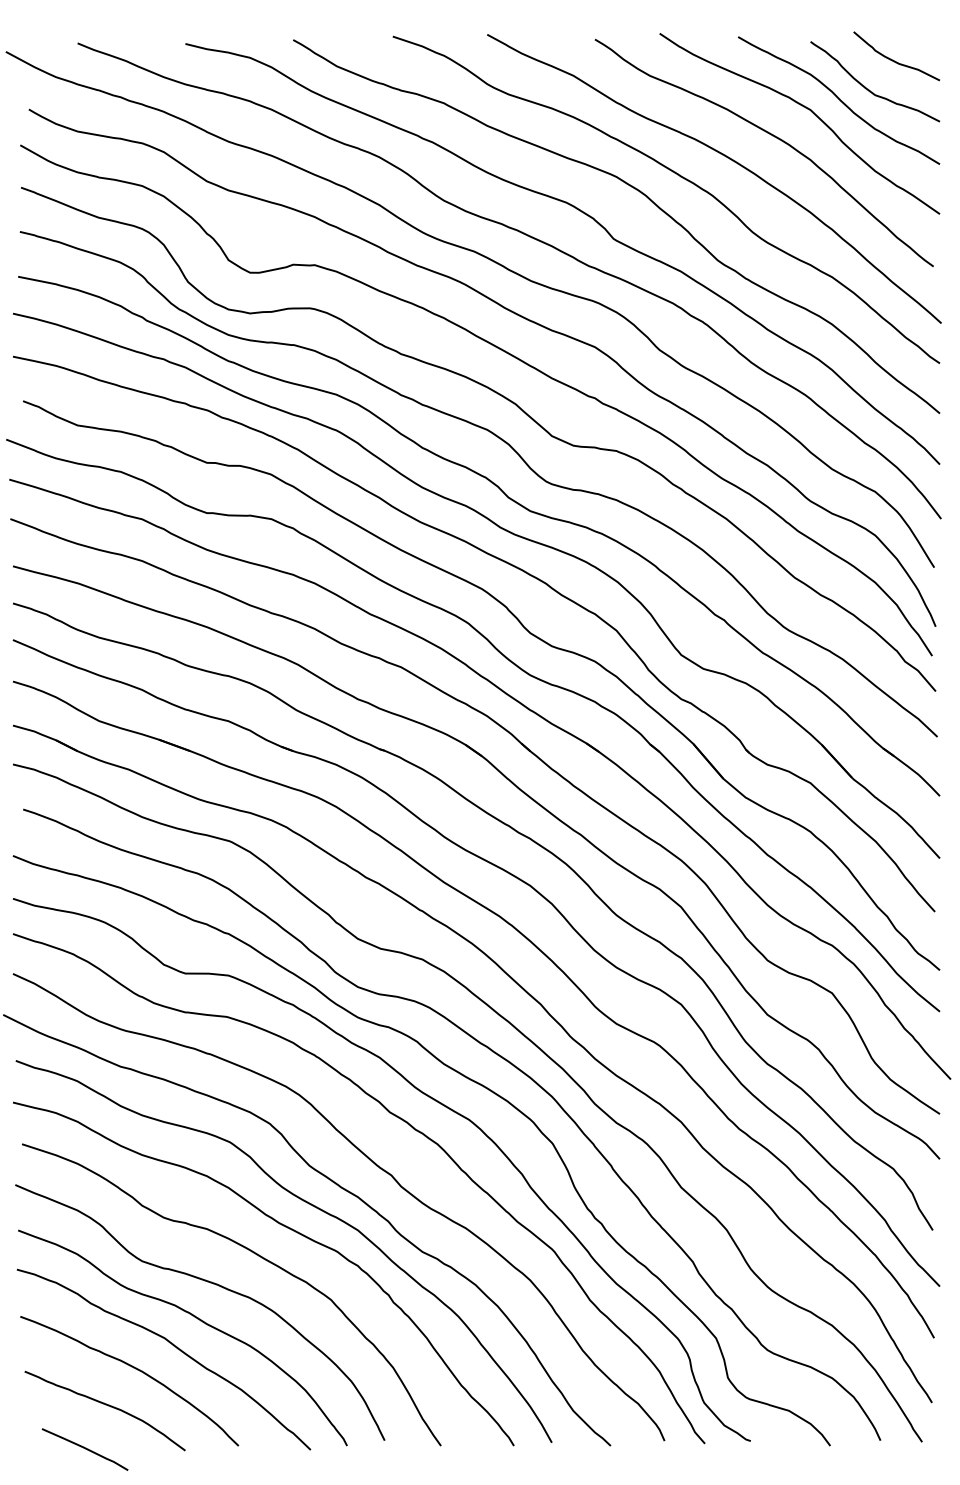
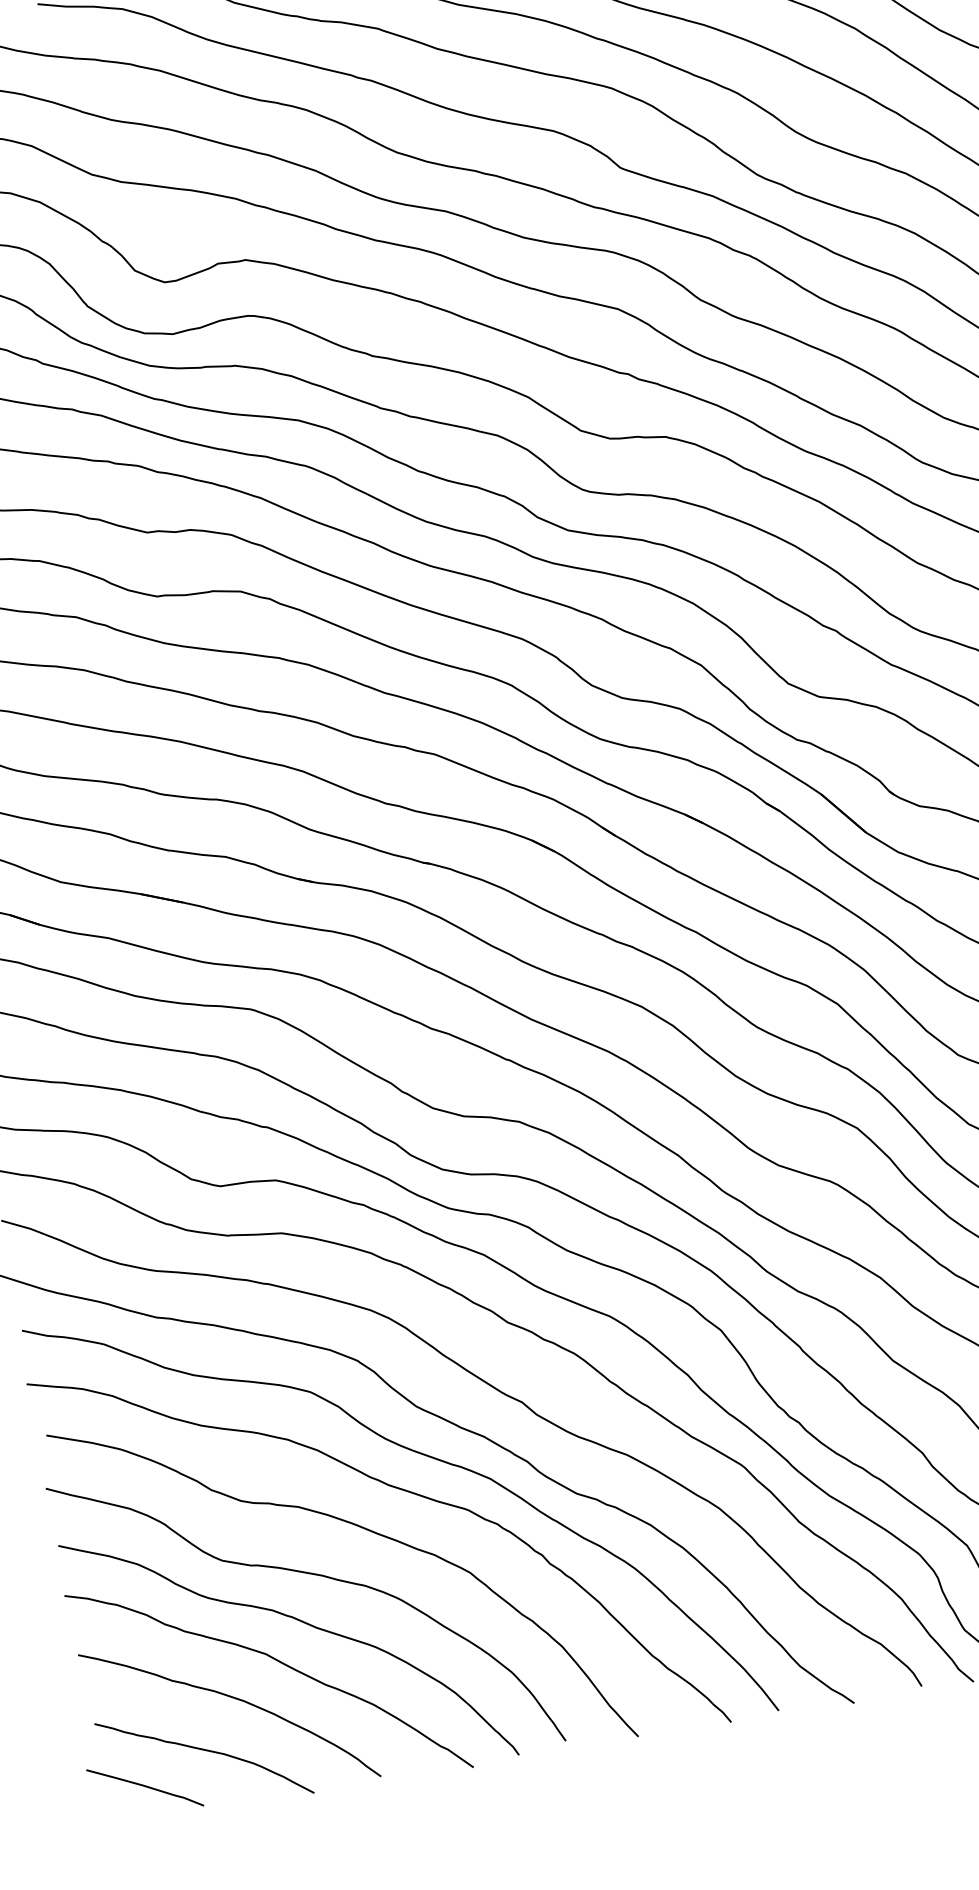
curve: (84, 1448) -> (144, 1786), moved

